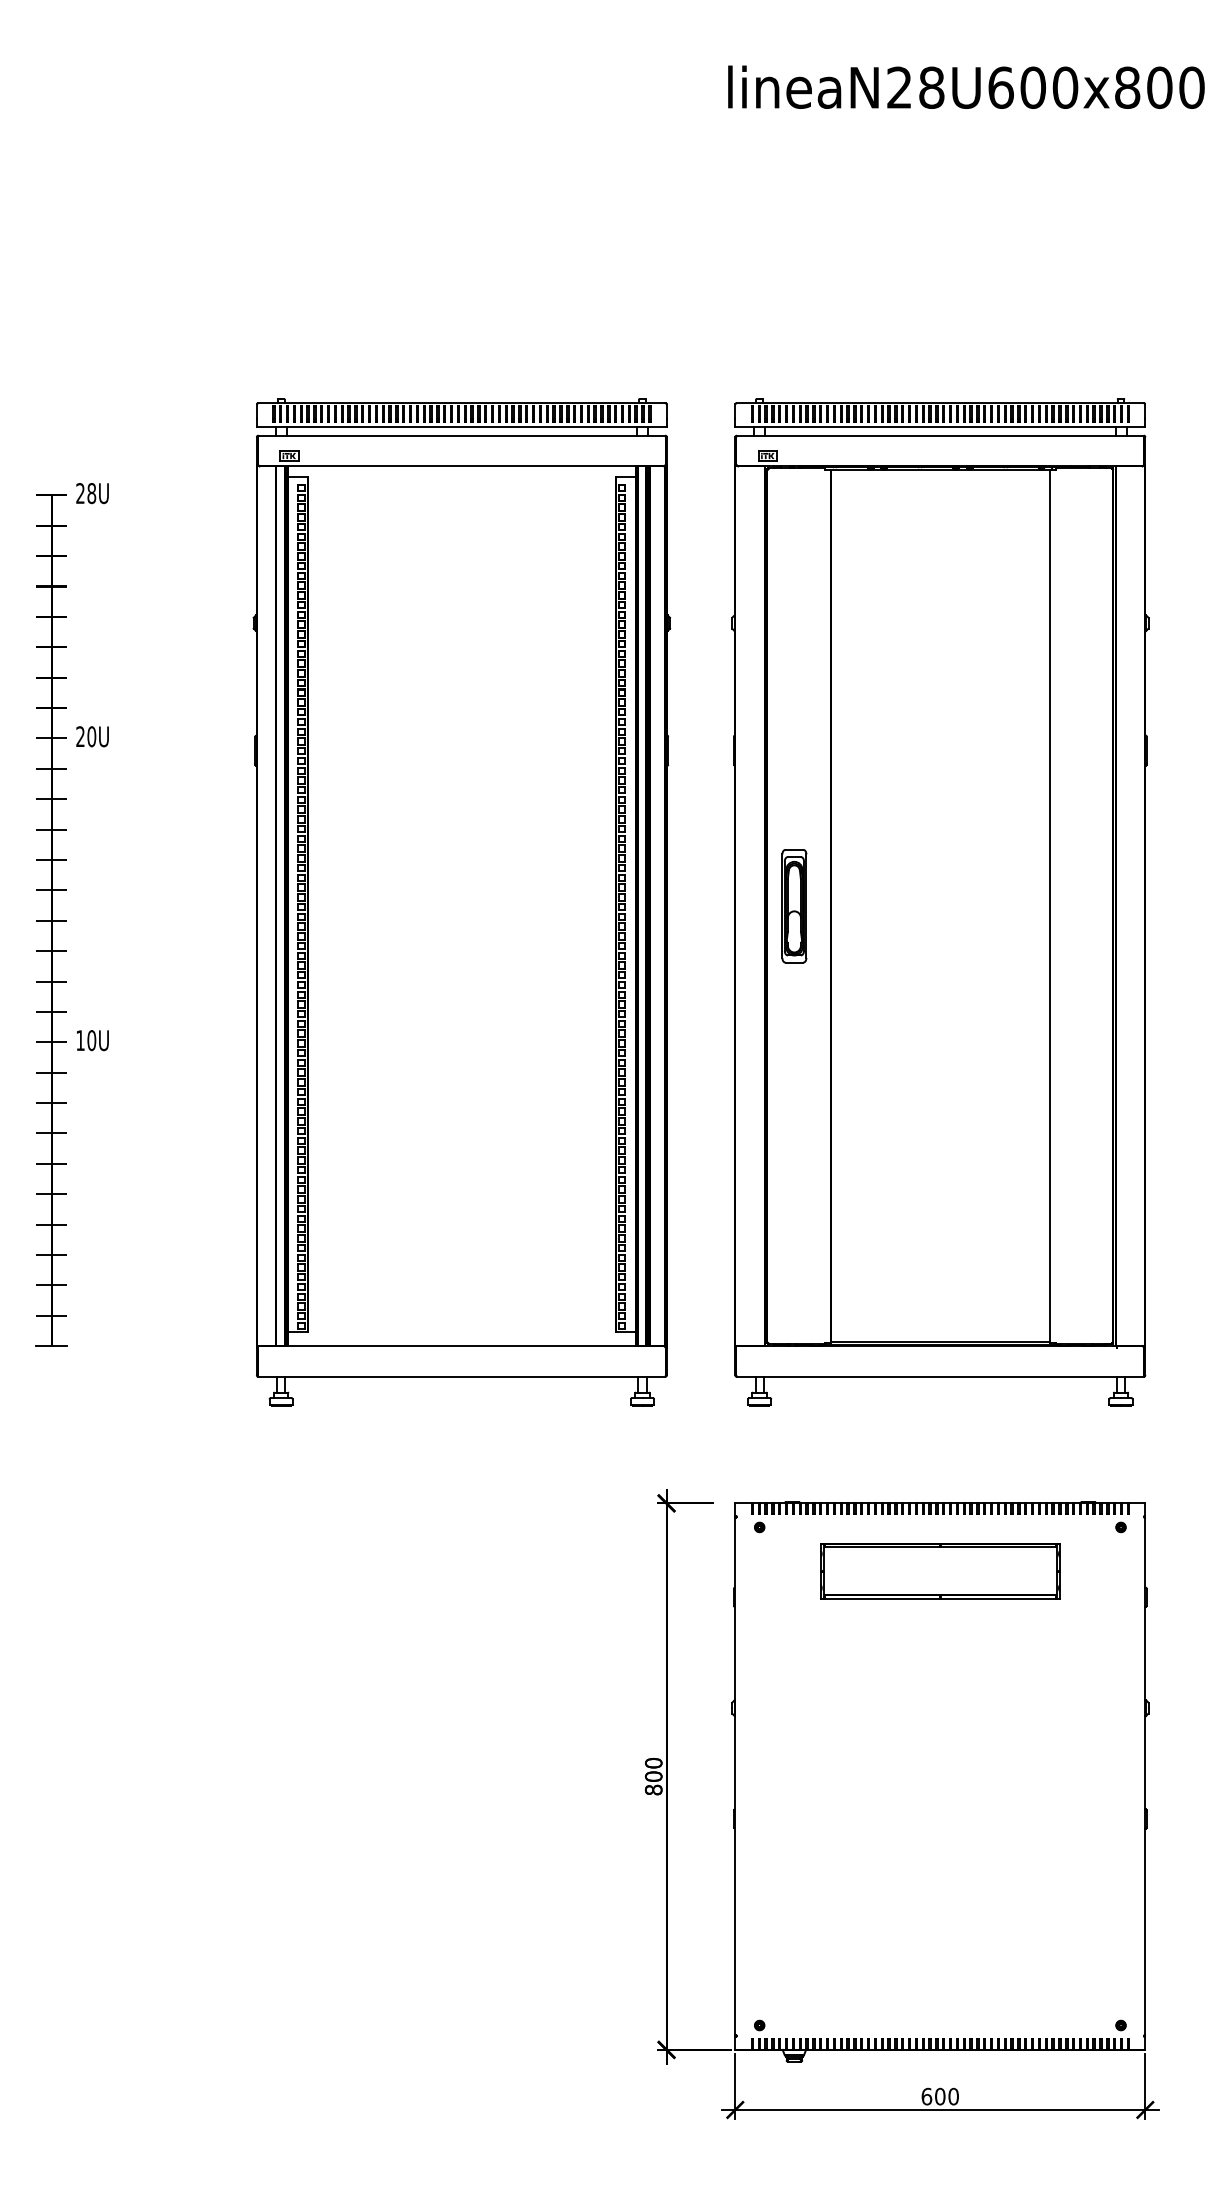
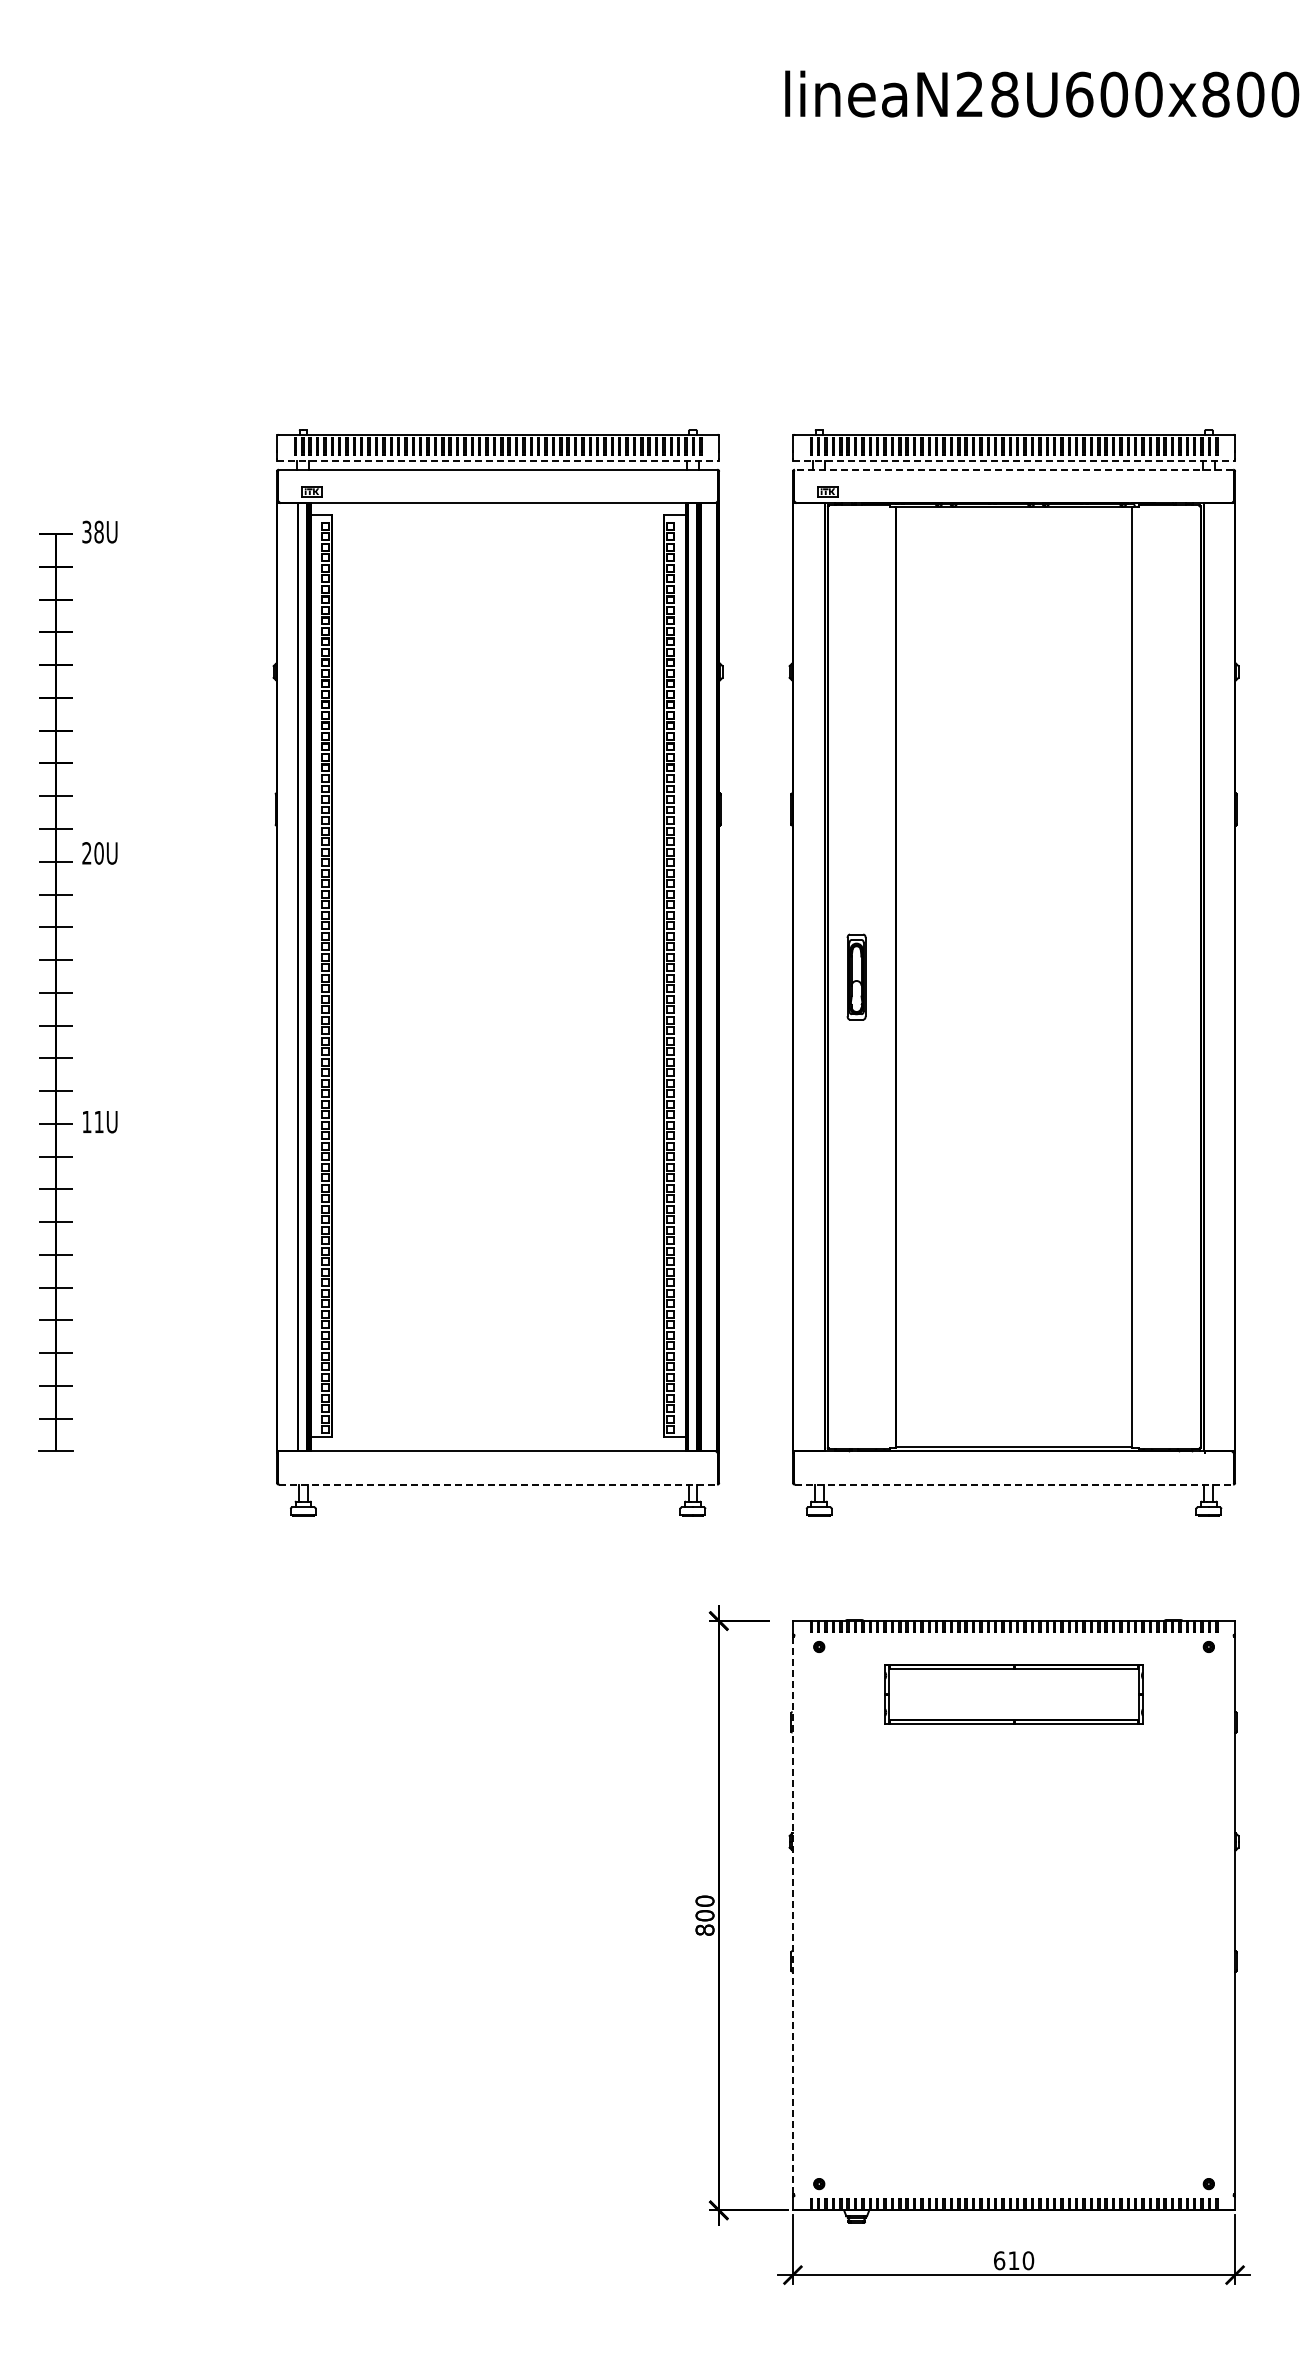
line: (462, 427) -> (498, 460), solid -> dashed
line: (940, 427) -> (1014, 460), solid -> dashed
line: (939, 435) -> (1013, 469), solid -> dashed
text: (80, 493) -> (86, 532), 28U -> 38U
text: (92, 736) -> (99, 853), moved
part: (794, 905) -> (856, 976), size x0.7
text: (91, 1040) -> (98, 1121), 10U -> 11U
line: (462, 1376) -> (498, 1484), solid -> dashed
line: (940, 1376) -> (1014, 1484), solid -> dashed
line: (734, 1776) -> (792, 1915), solid -> dashed
text: (939, 2096) -> (1013, 2260), 600 -> 610

